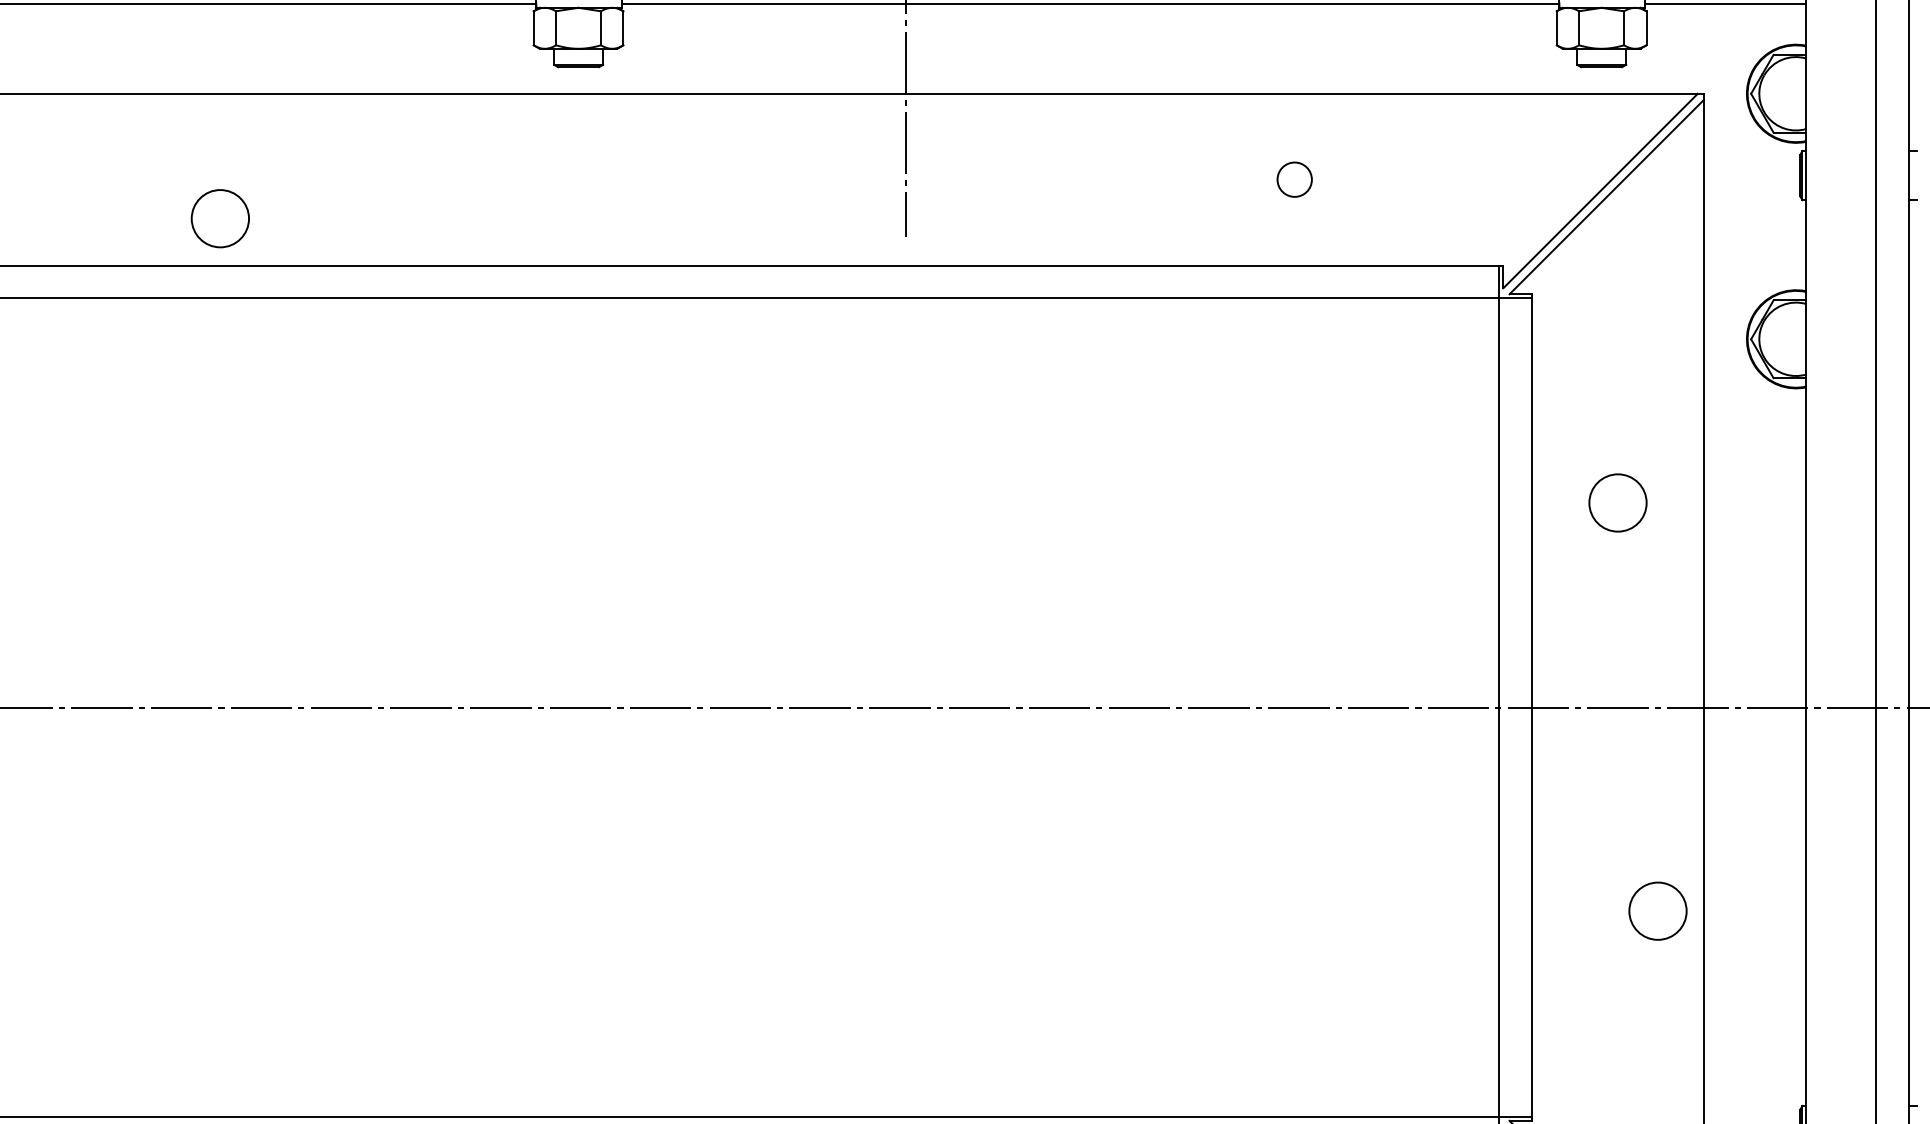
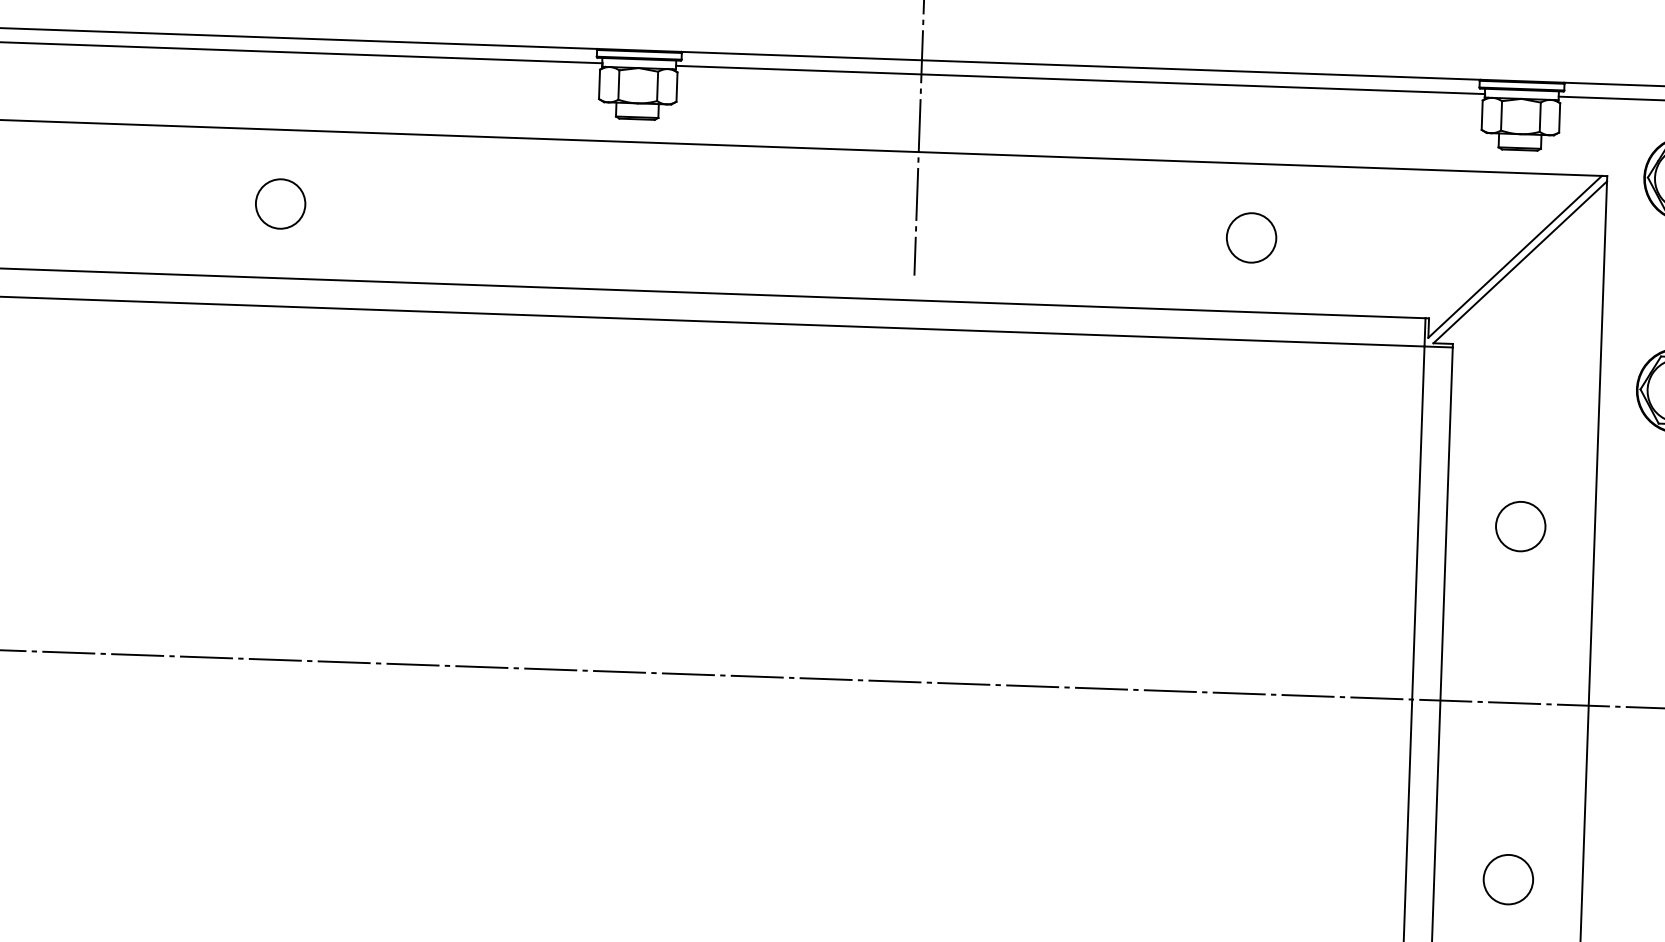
circle: (1294, 179) -> (1251, 237), size x1.67
circle: (219, 218) -> (279, 203), moved
circle: (1657, 910) -> (1507, 879), moved

